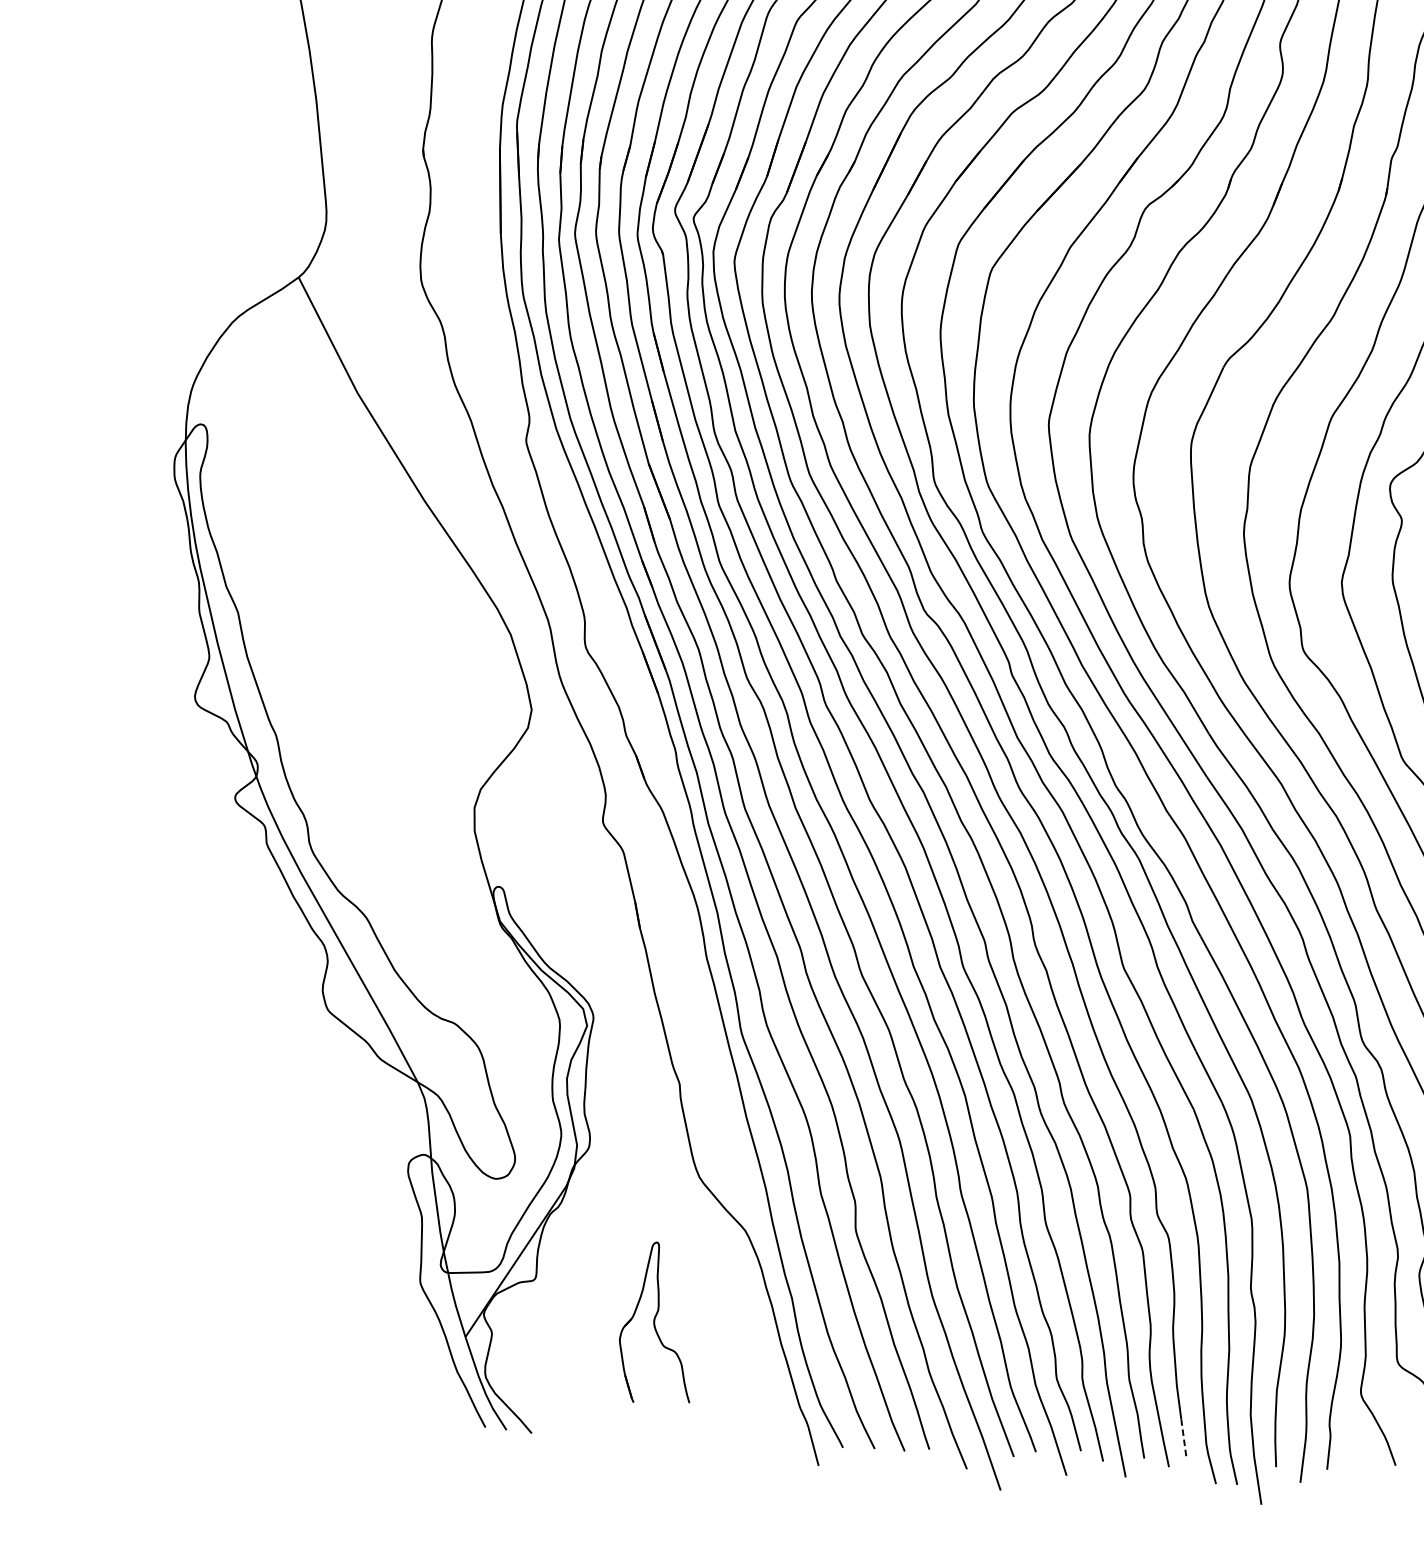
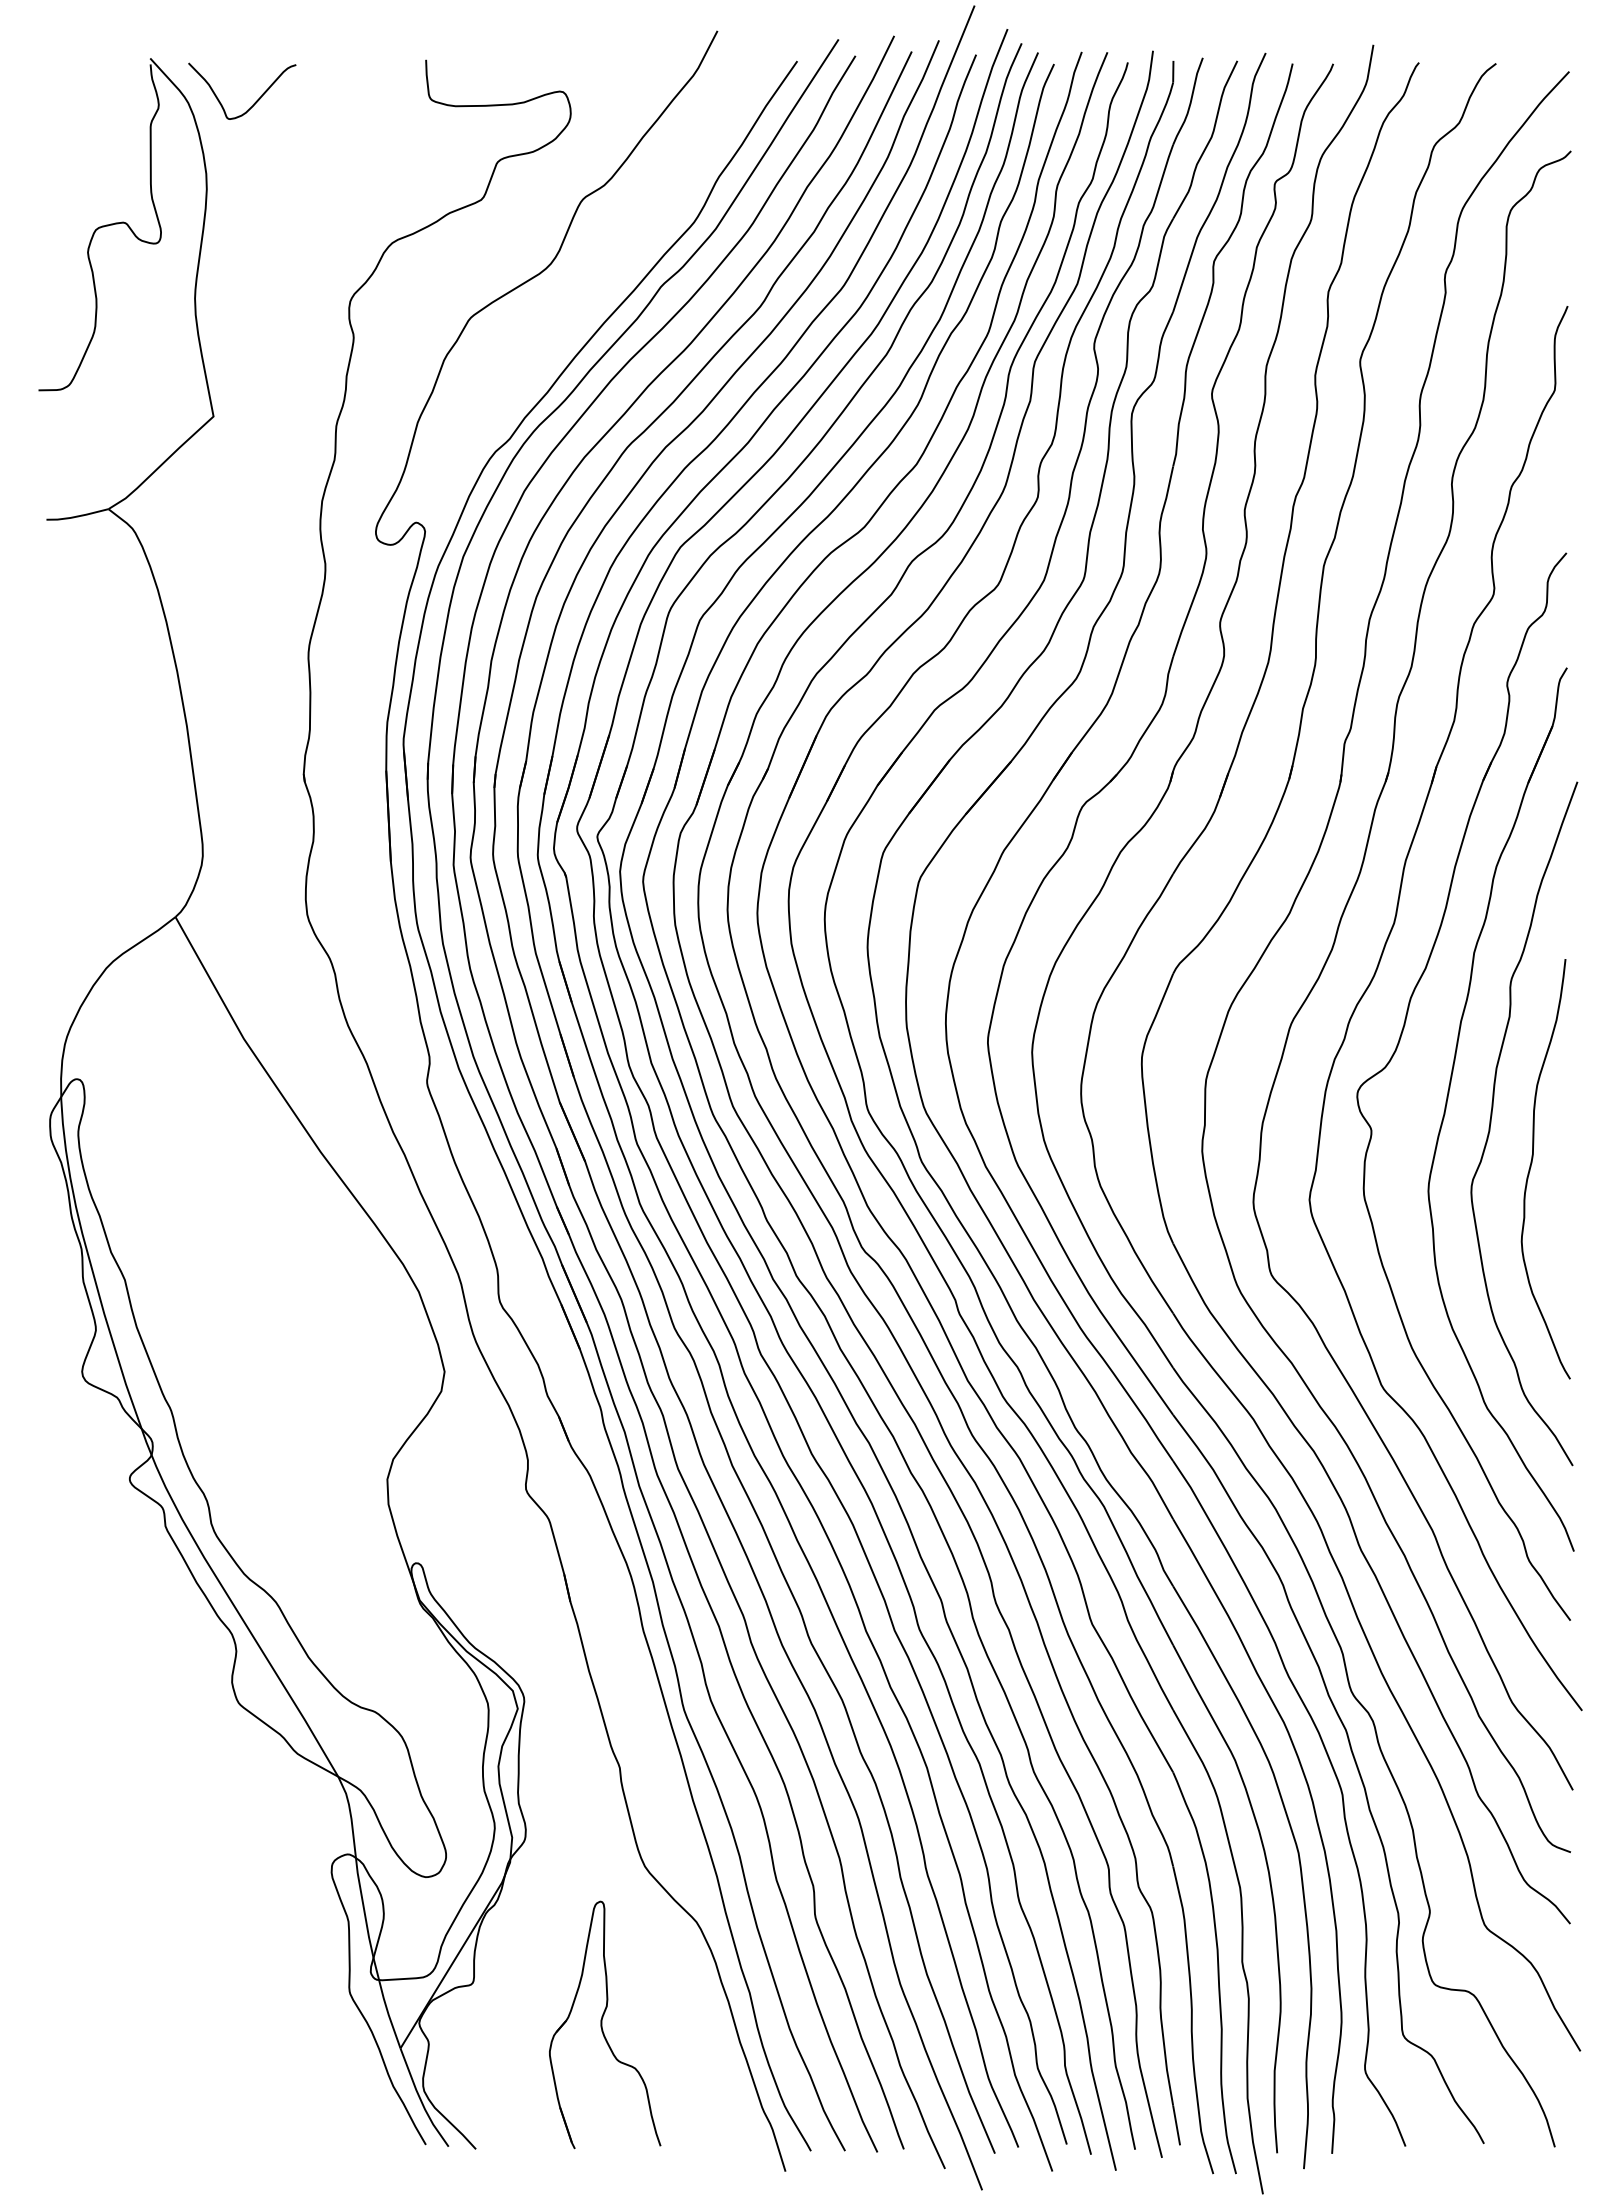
part: (656, 1322) -> (605, 2024), size x1.43
line: (1183, 1437) -> (1176, 2125), dashed -> solid

